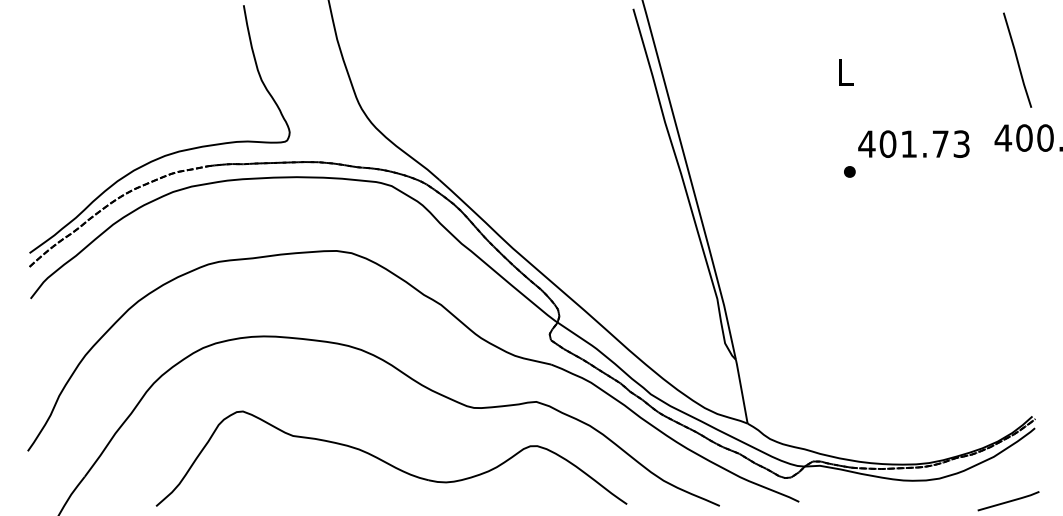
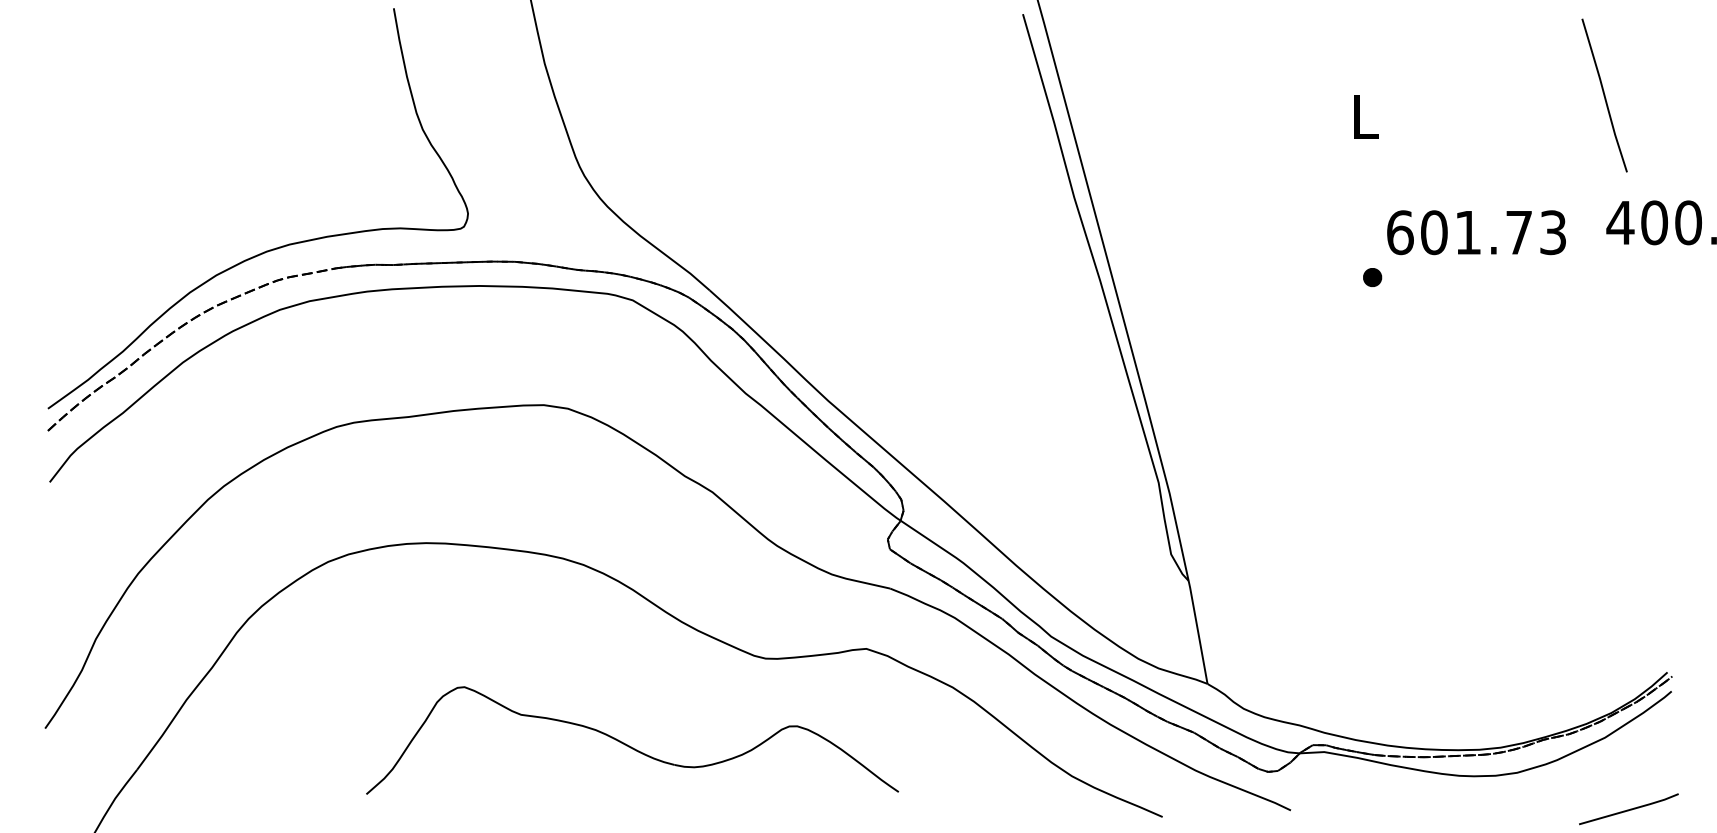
line: (1017, 59) -> (1604, 94), moved
text: (866, 143) -> (1399, 231), 401.73 -> 601.73
part: (391, 458) -> (632, 740), size x0.7

